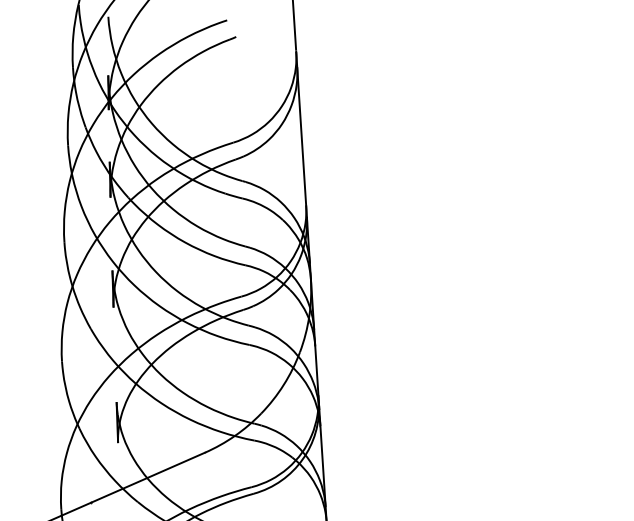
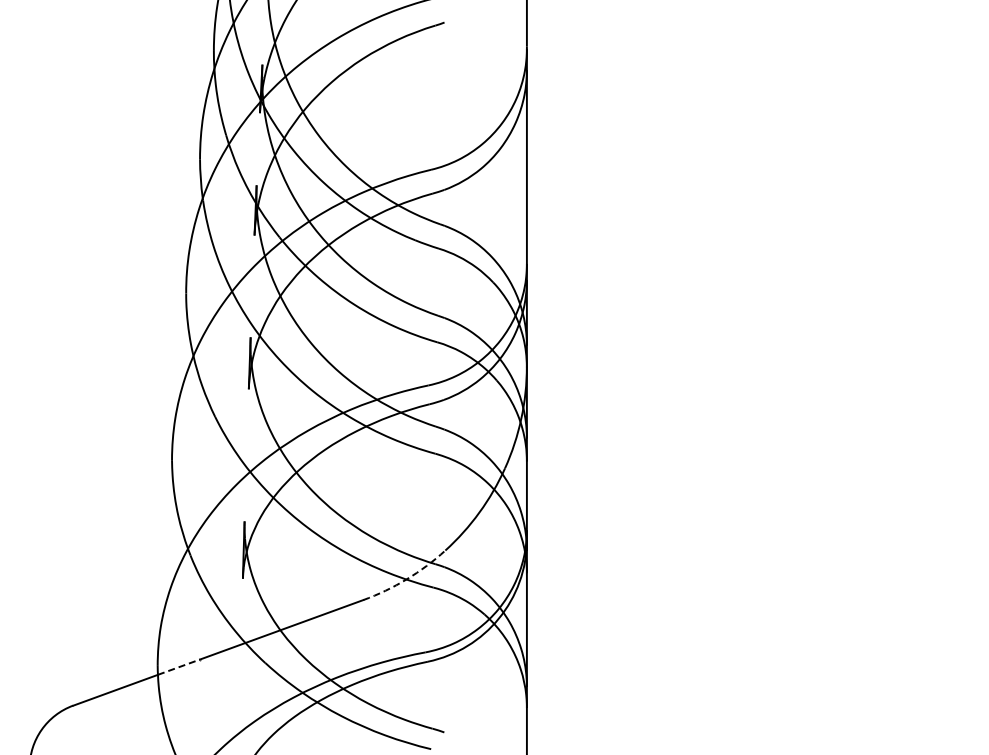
arc: (234, 436) -> (406, 579), solid -> dashed
line: (76, 509) -> (179, 667), solid -> dashed

